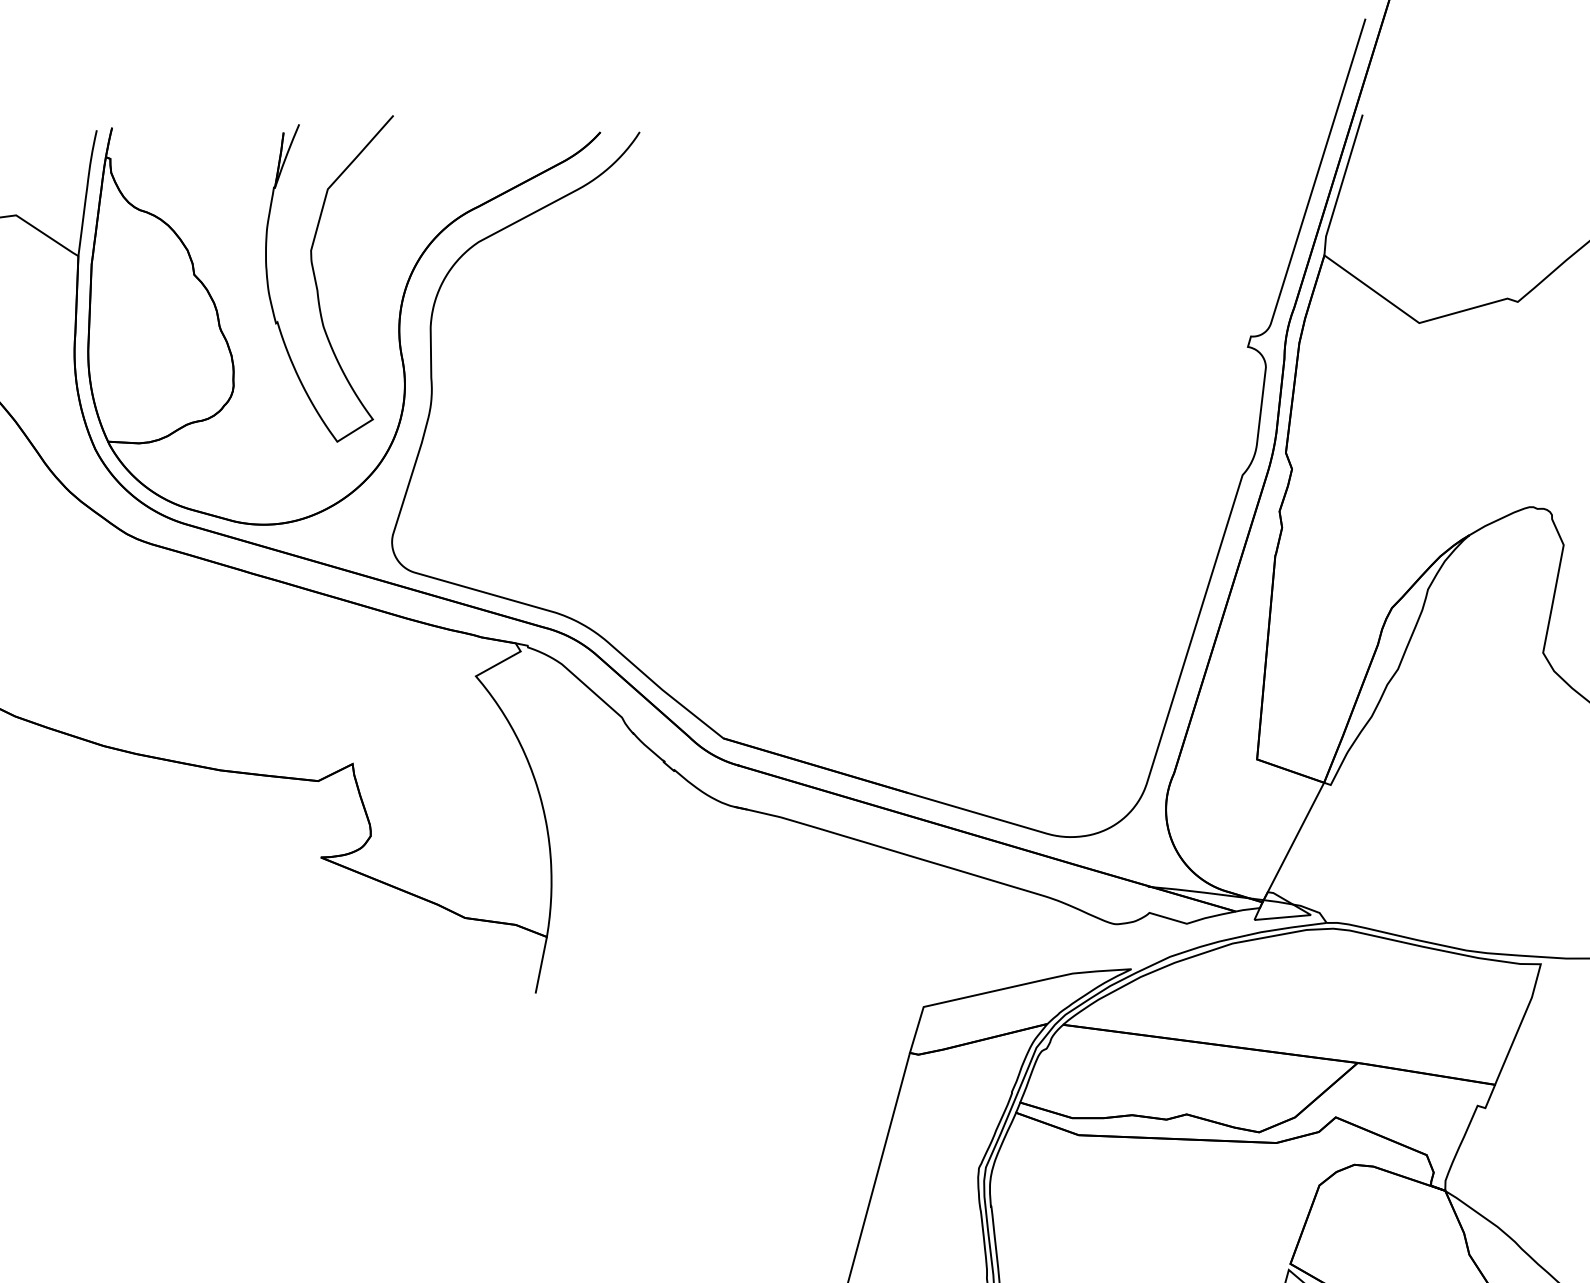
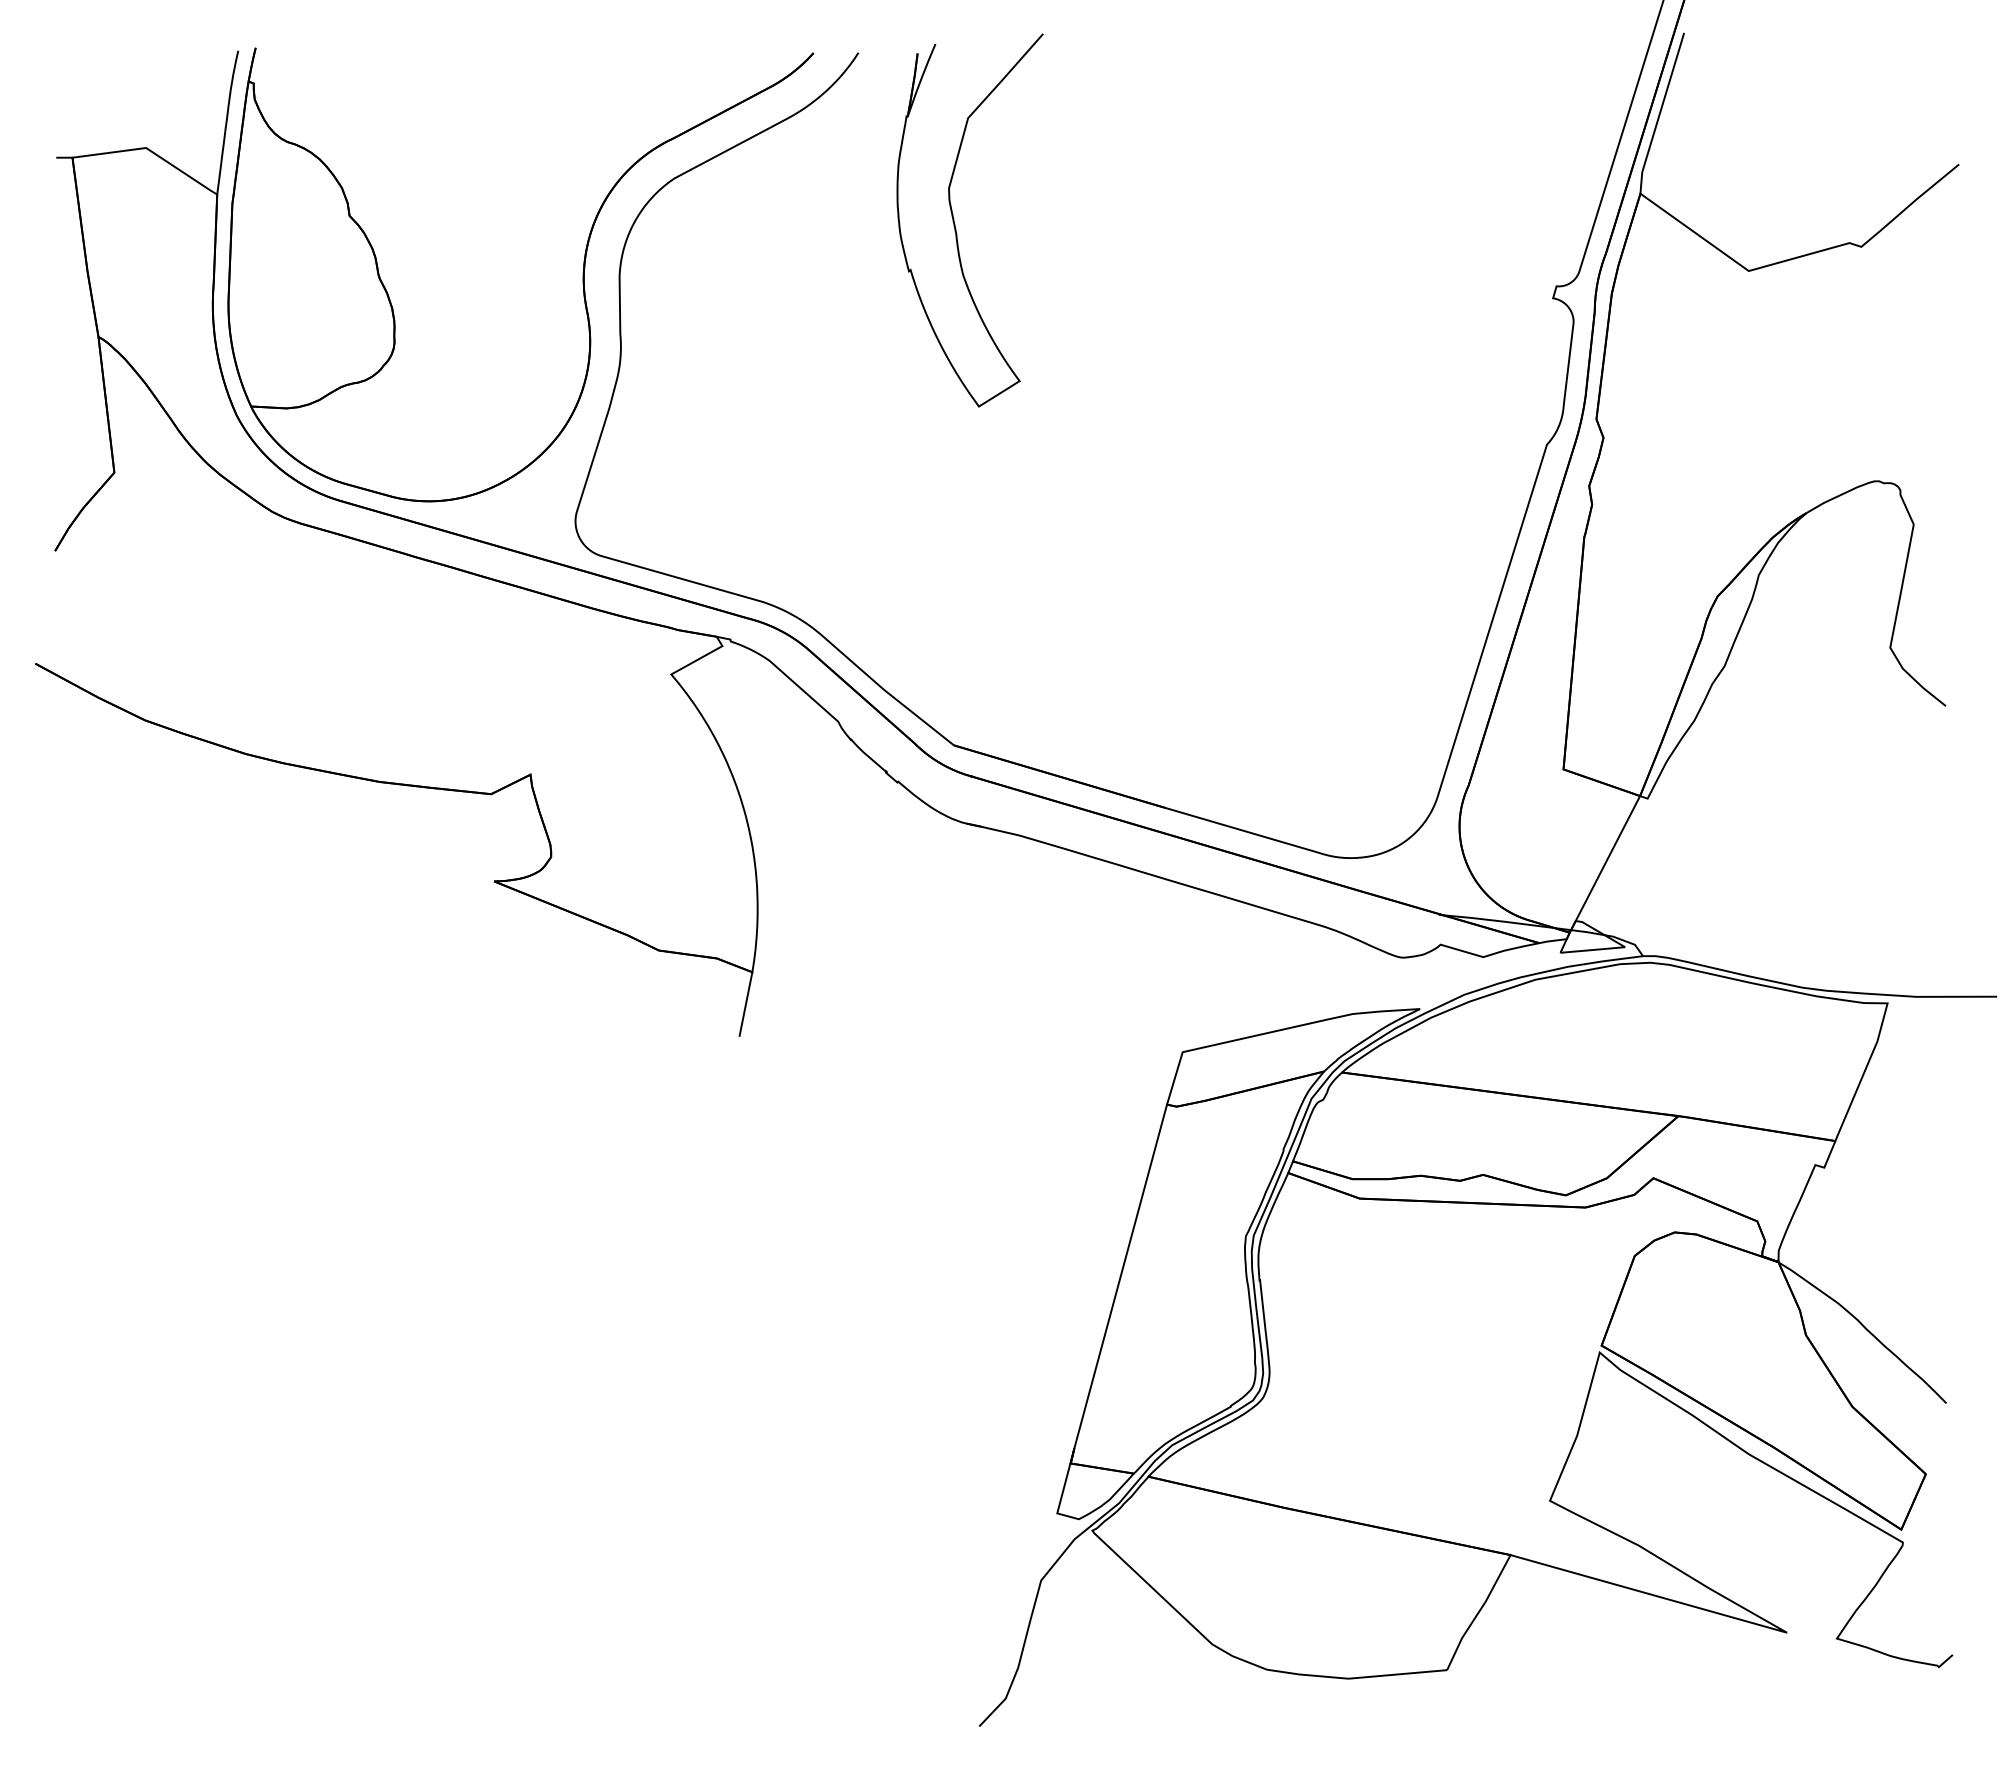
part: (316, 281) -> (955, 223), moved

